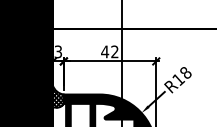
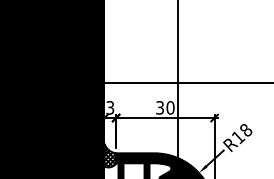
text: (109, 51) -> (164, 107), 42 -> 30

